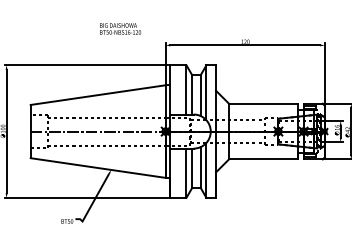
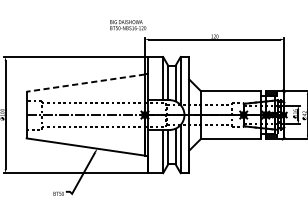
text: (120, 28) -> (128, 24), moved
line: (97, 95) -> (85, 83), solid -> dashed

